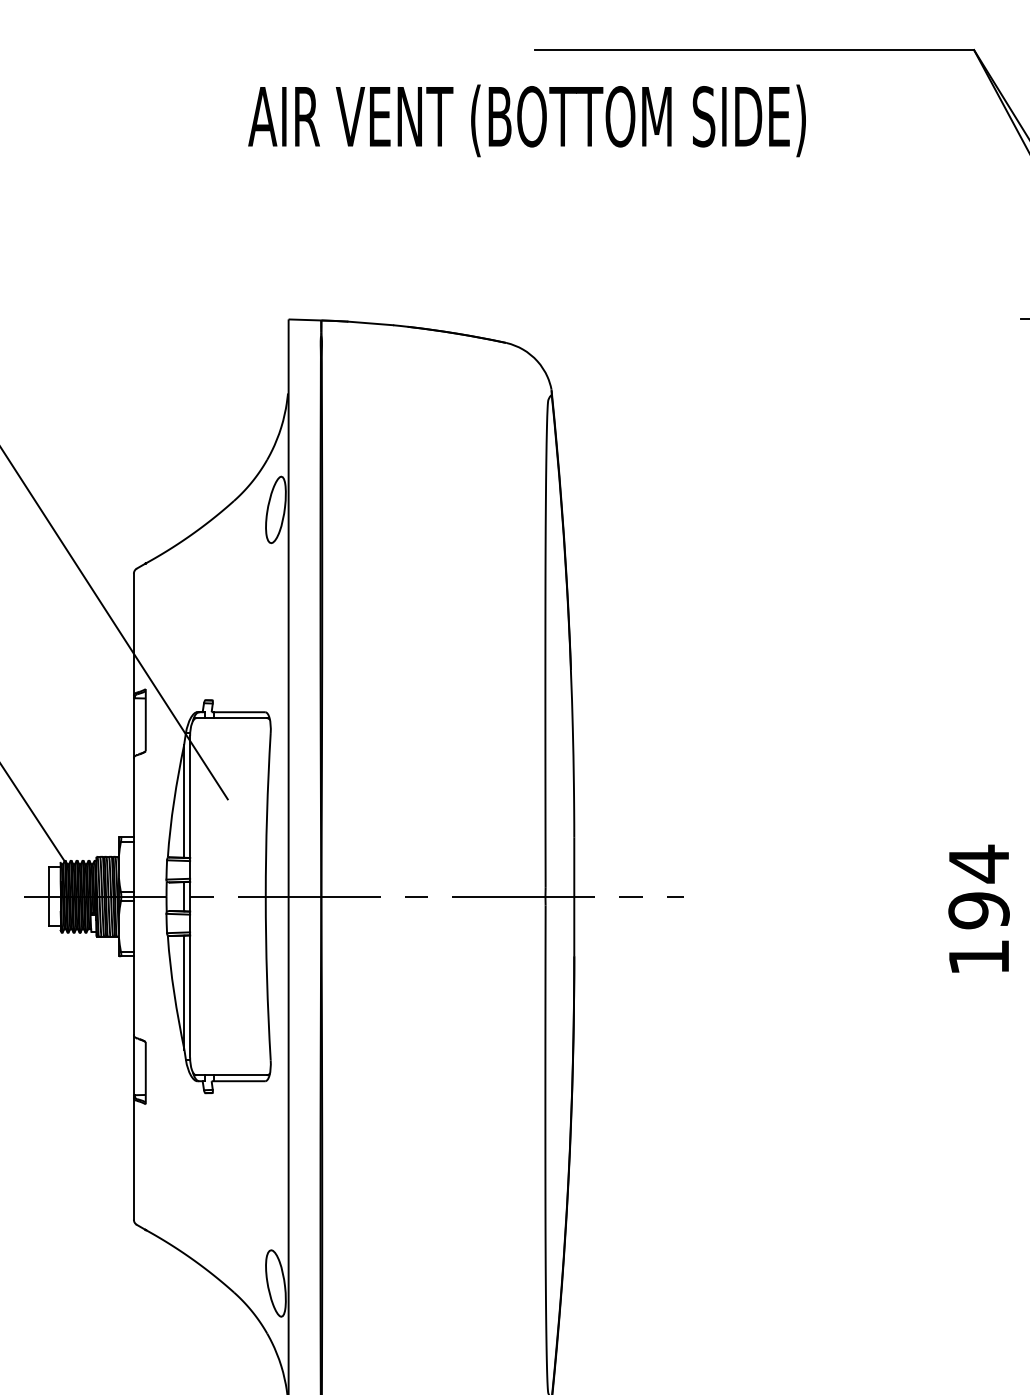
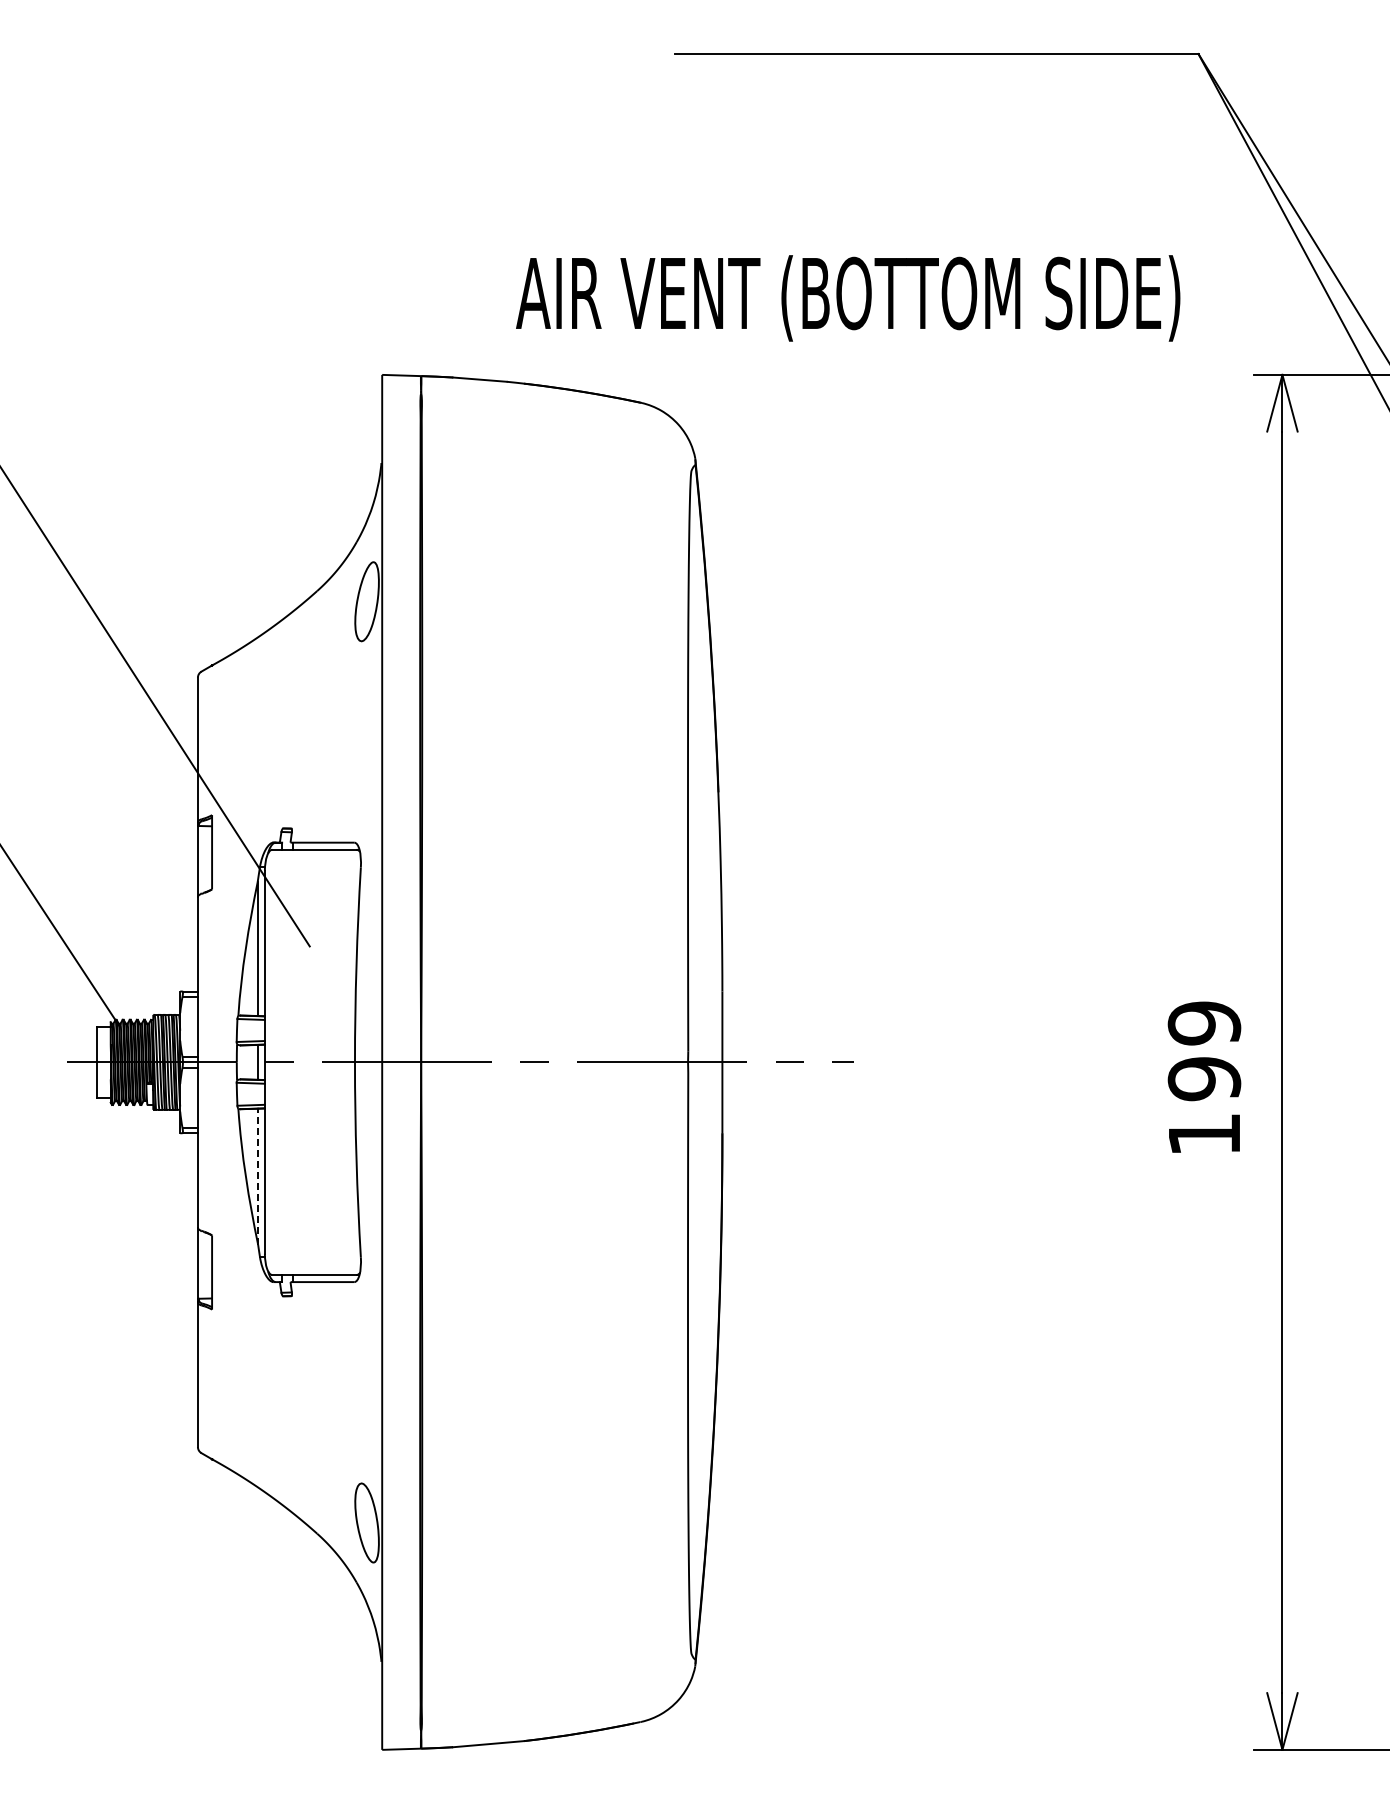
text: (527, 120) -> (848, 298), moved
text: (979, 864) -> (1204, 1023), 194 -> 199
line: (184, 992) -> (258, 1176), solid -> dashed

